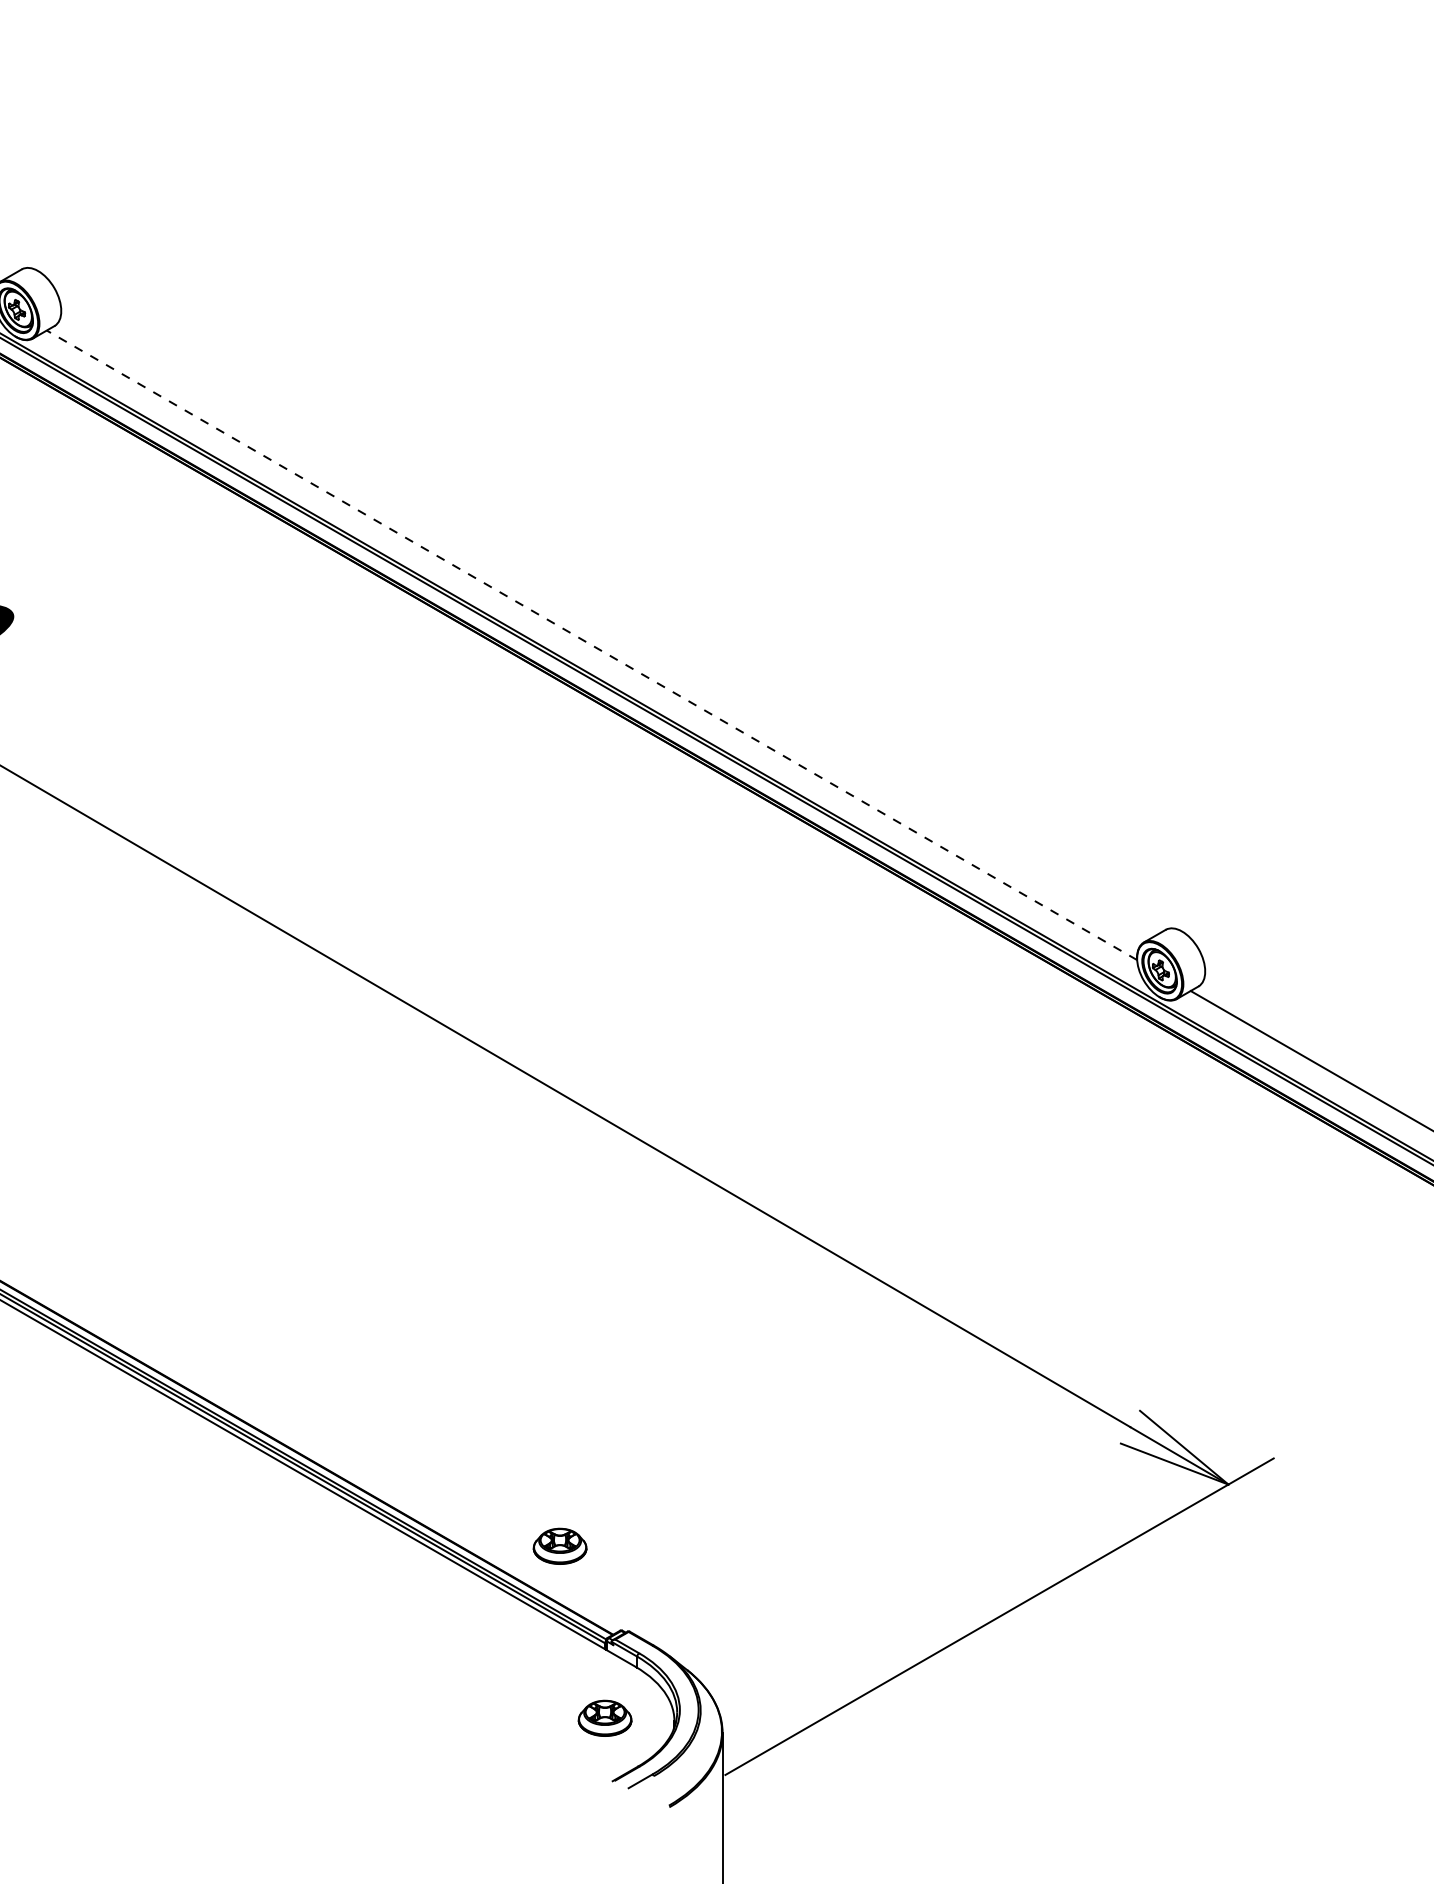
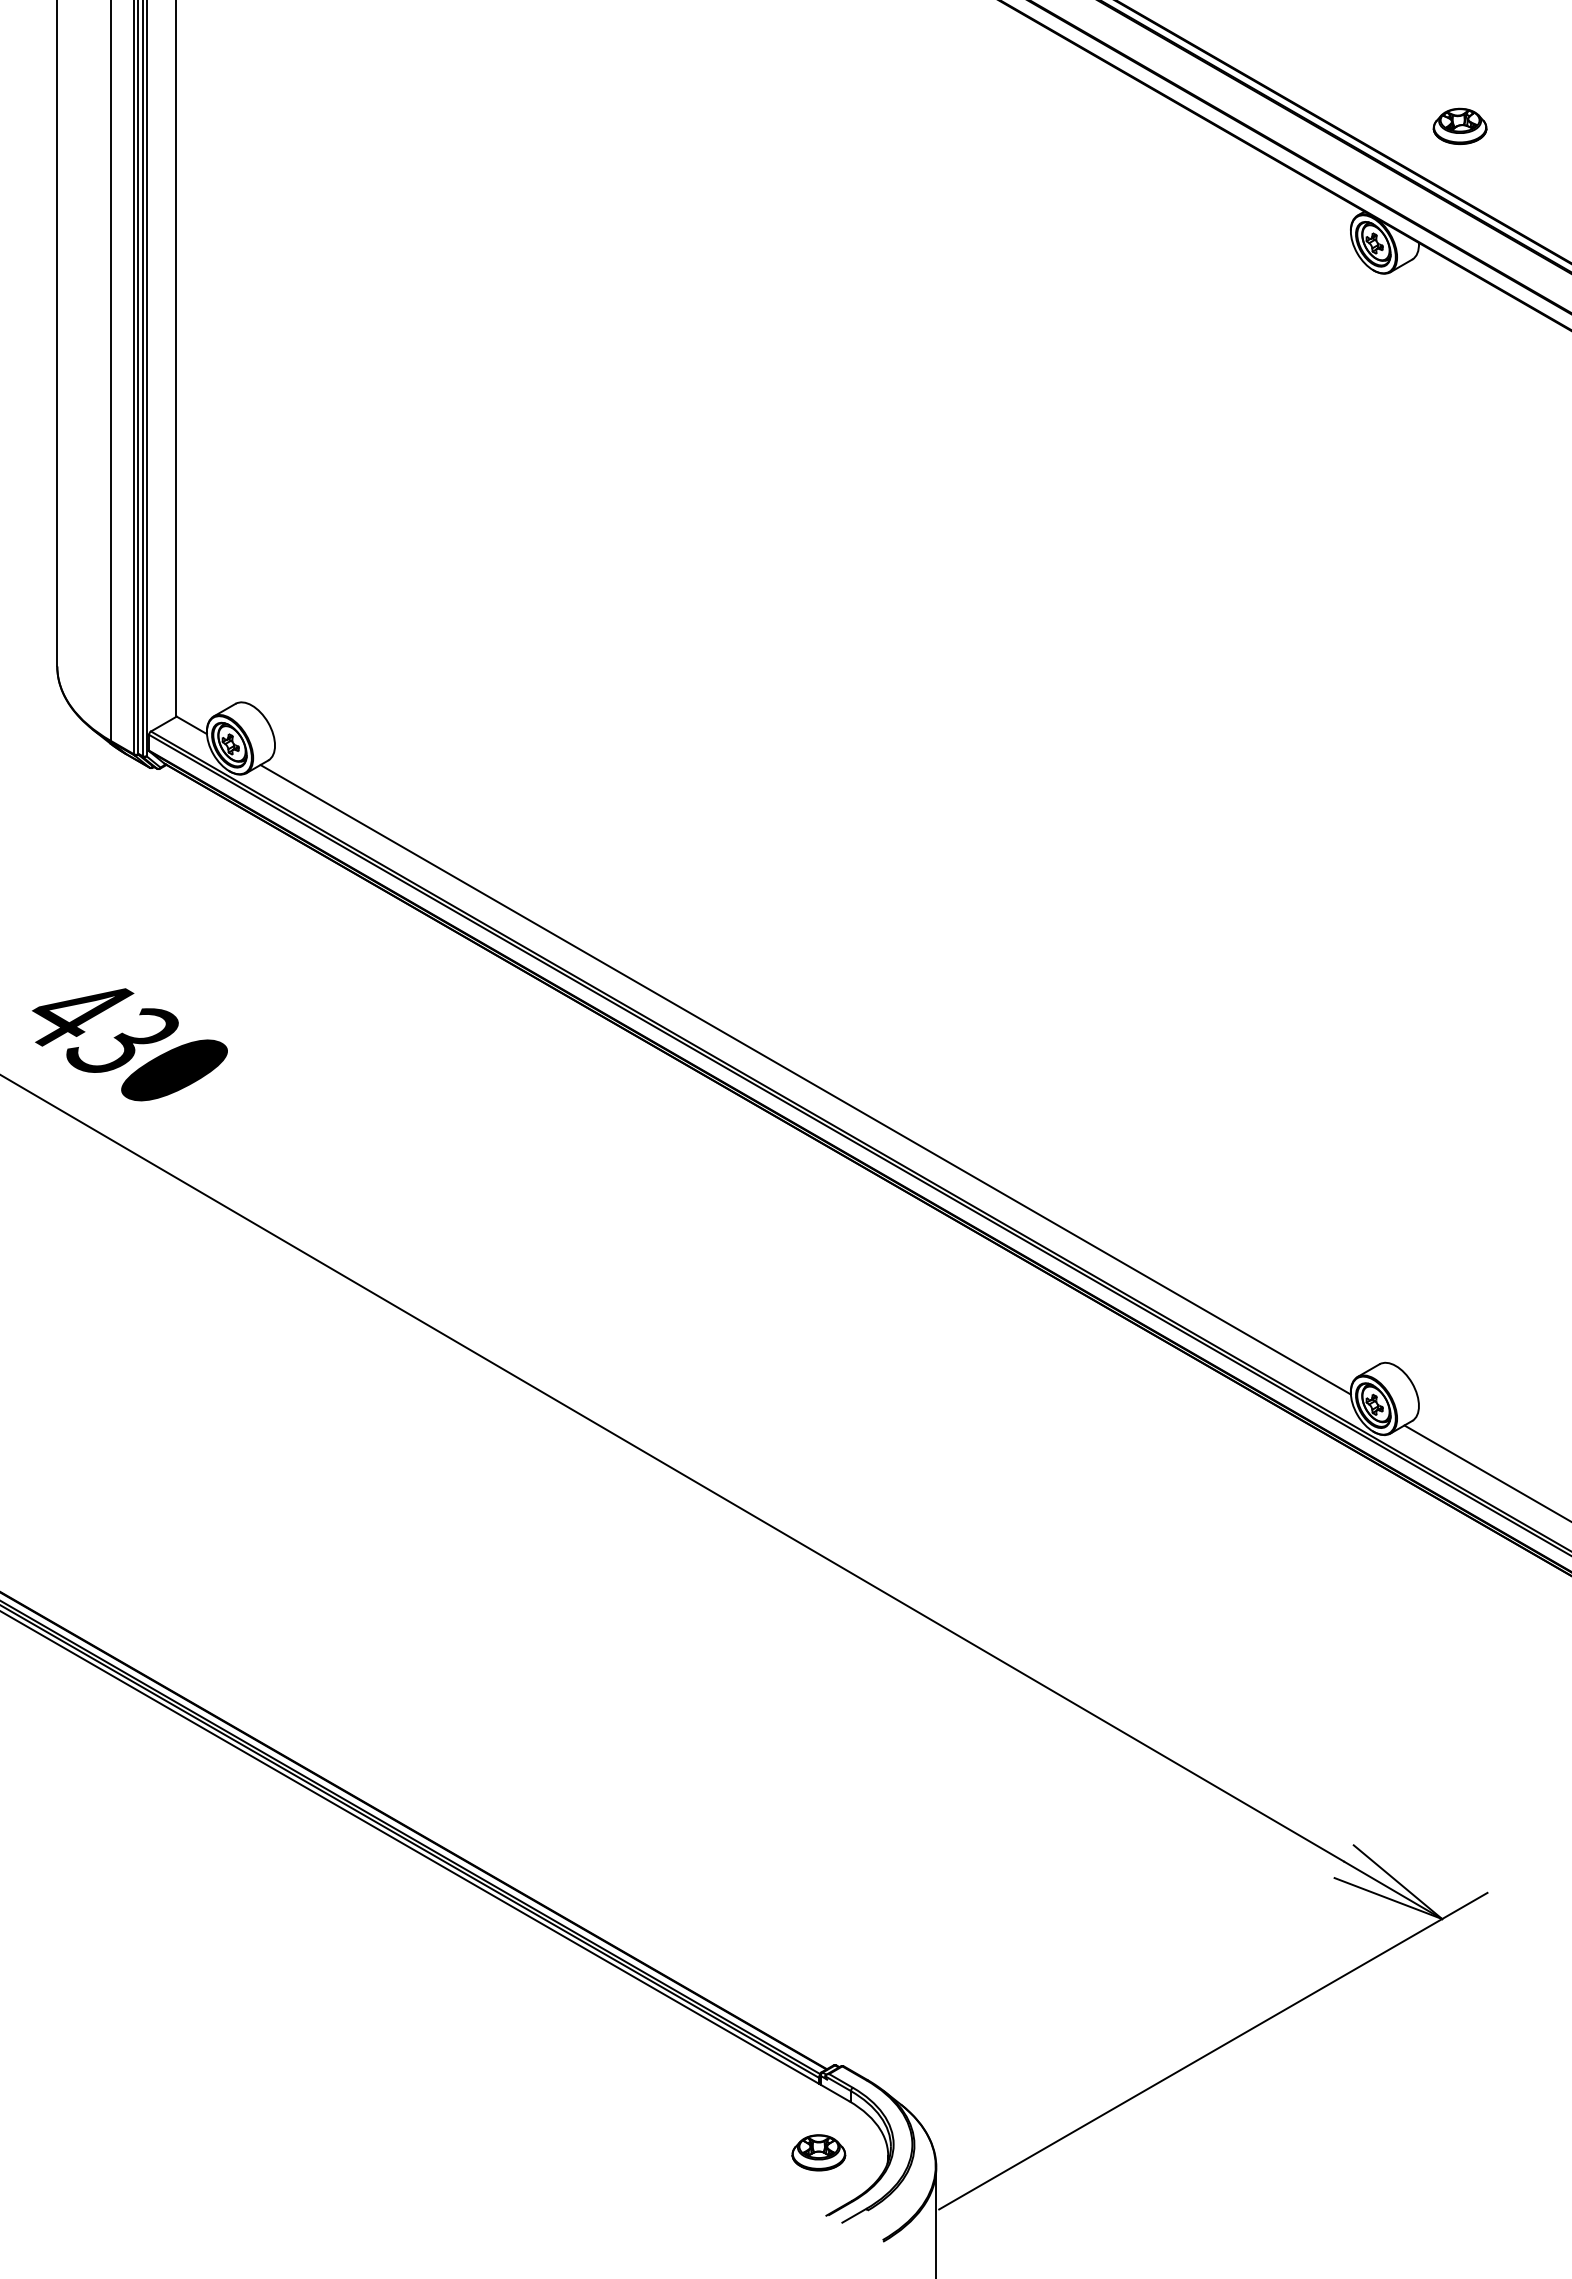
line: (591, 645) -> (805, 1079), dashed -> solid
part: (559, 1546) -> (773, 1980), removed

